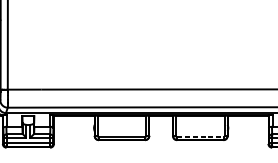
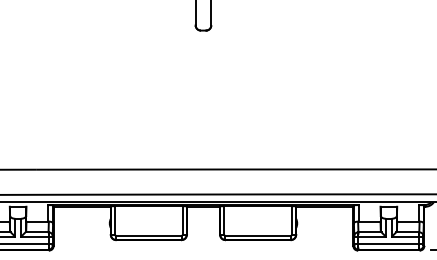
line: (200, 136) -> (258, 235), dashed -> solid

